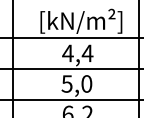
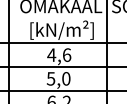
text: (87, 52) -> (66, 54), 4,4 -> 4,6

